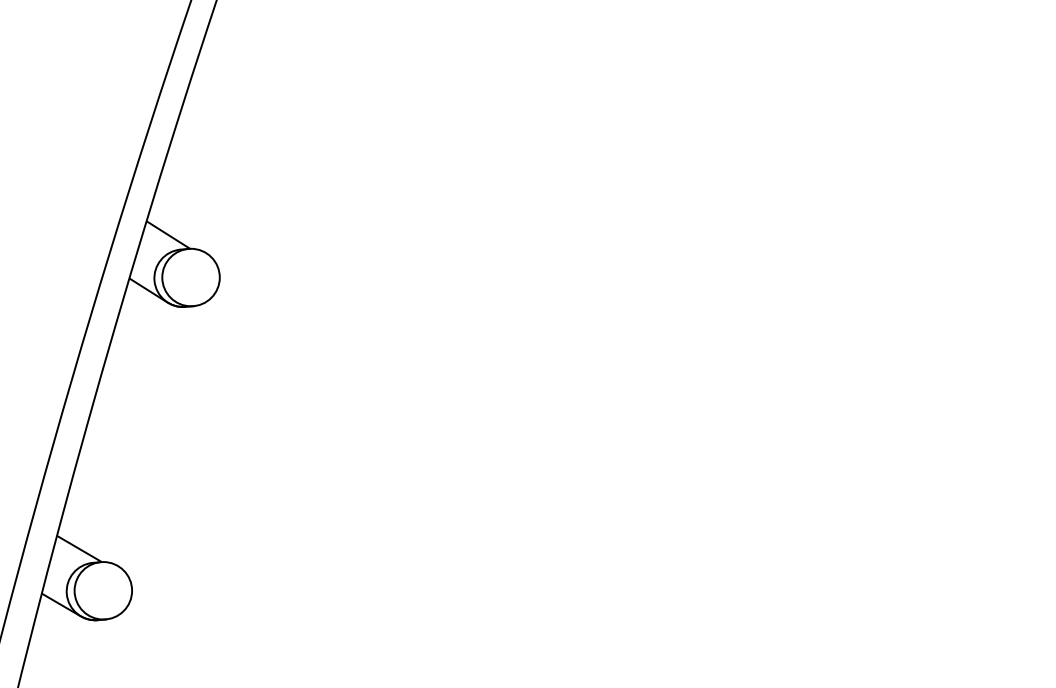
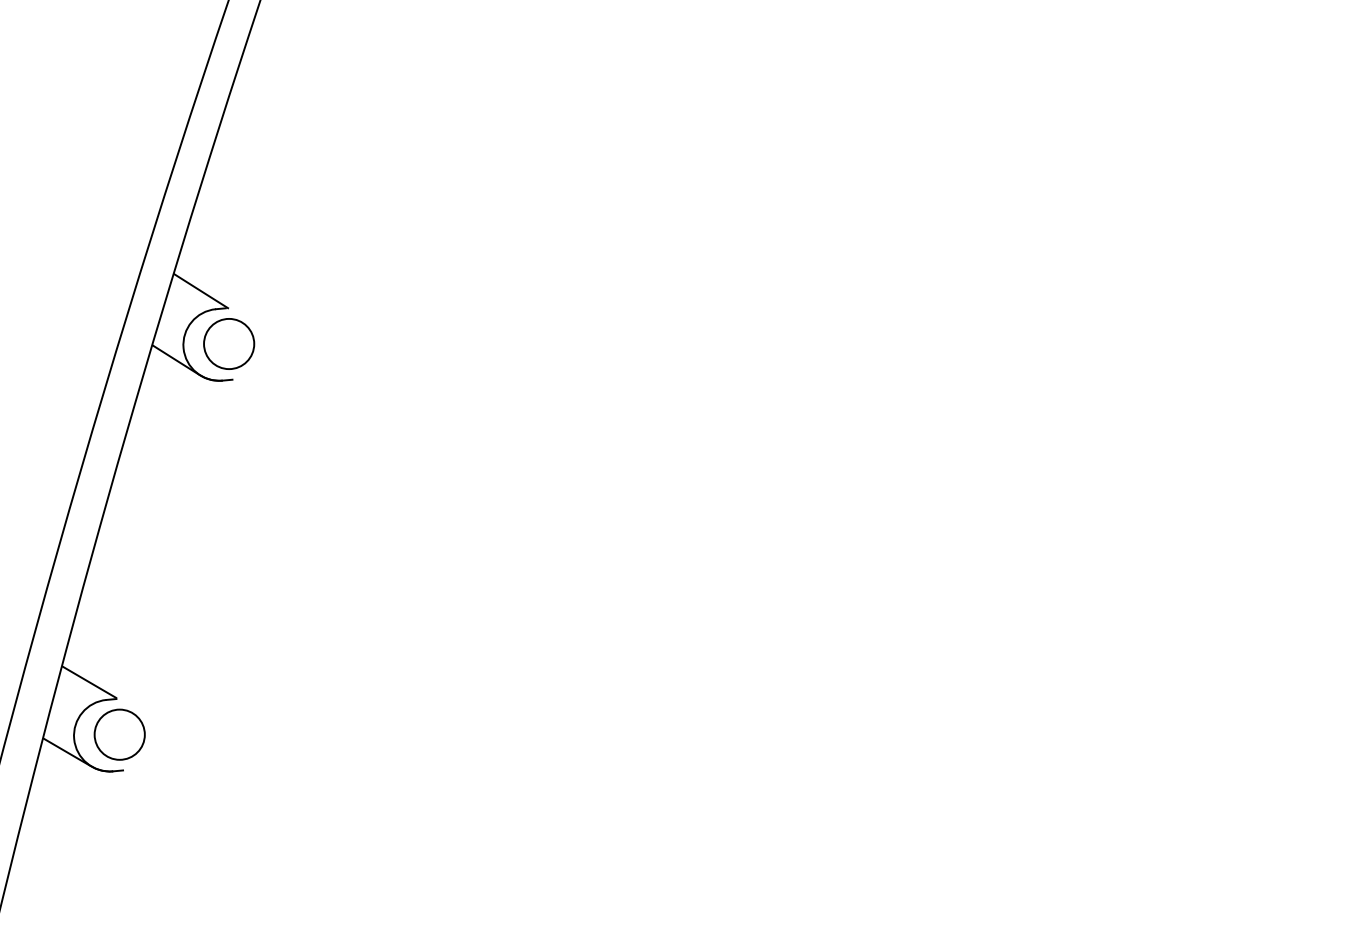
circle: (191, 277) -> (229, 343), size x0.7
circle: (103, 590) -> (119, 734), size x0.7

